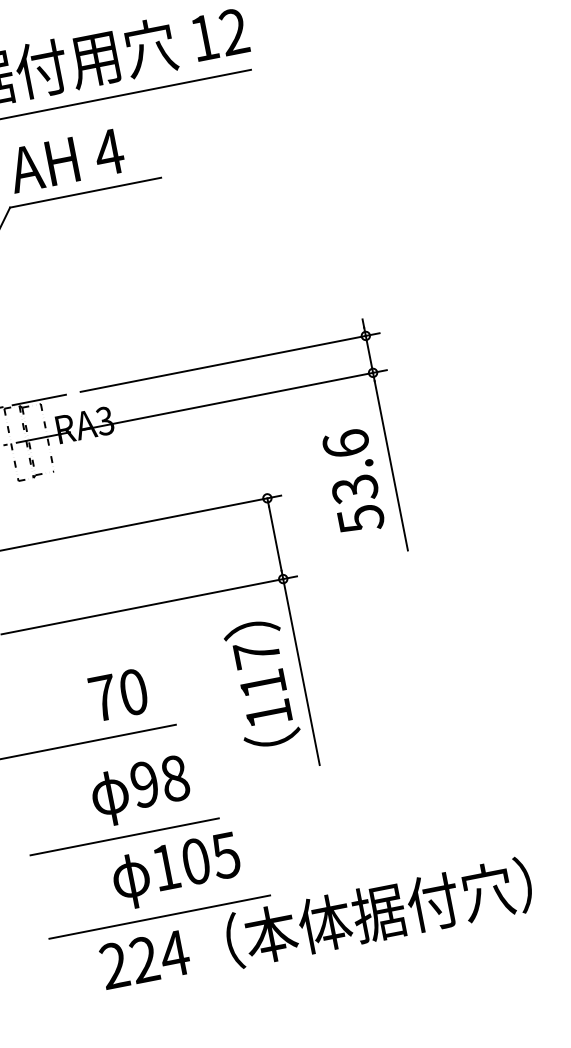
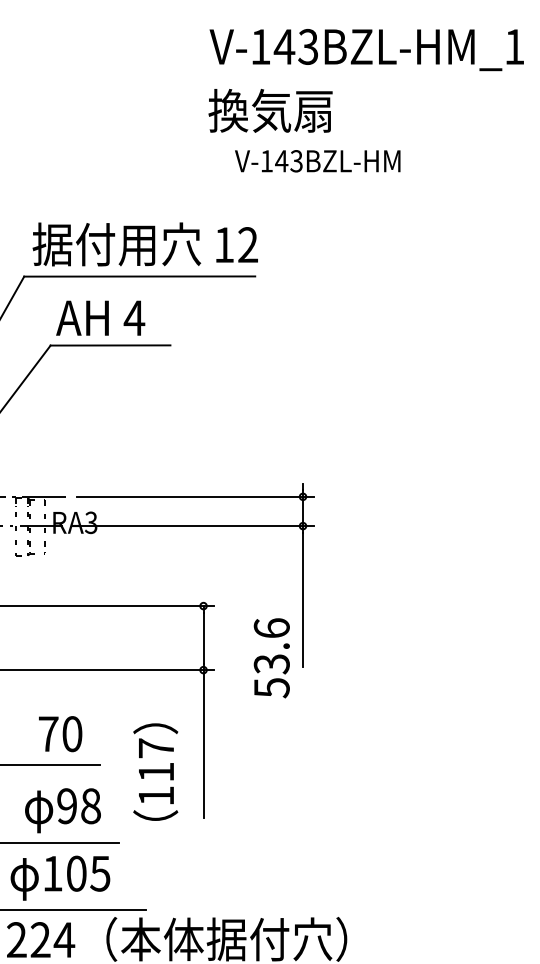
text: (353, 482) -> (271, 658), moved
text: (261, 683) -> (155, 771), moved
text: (176, 870) -> (60, 877), moved

